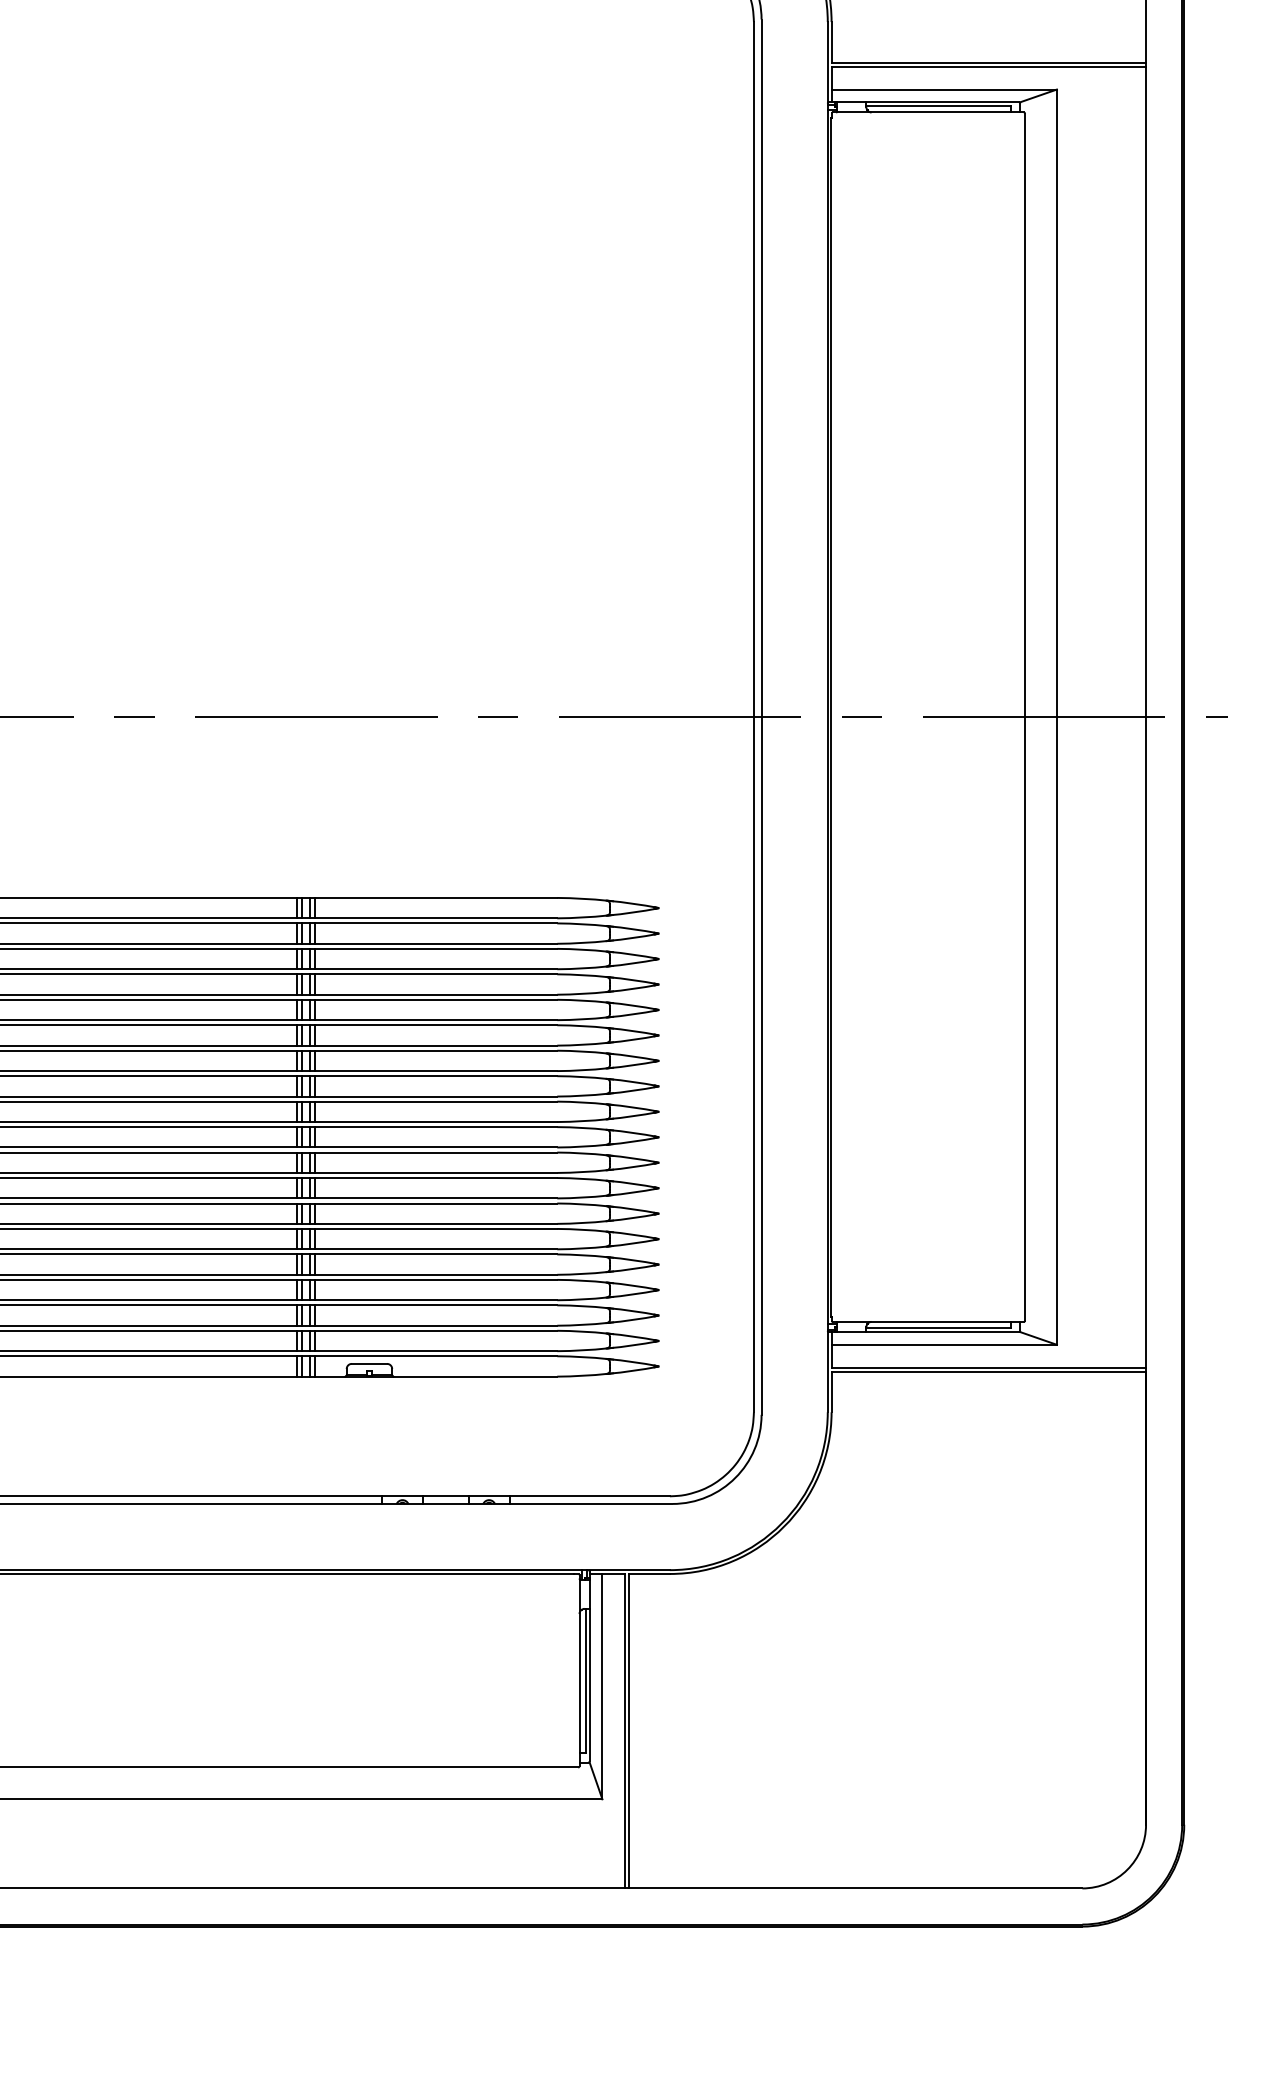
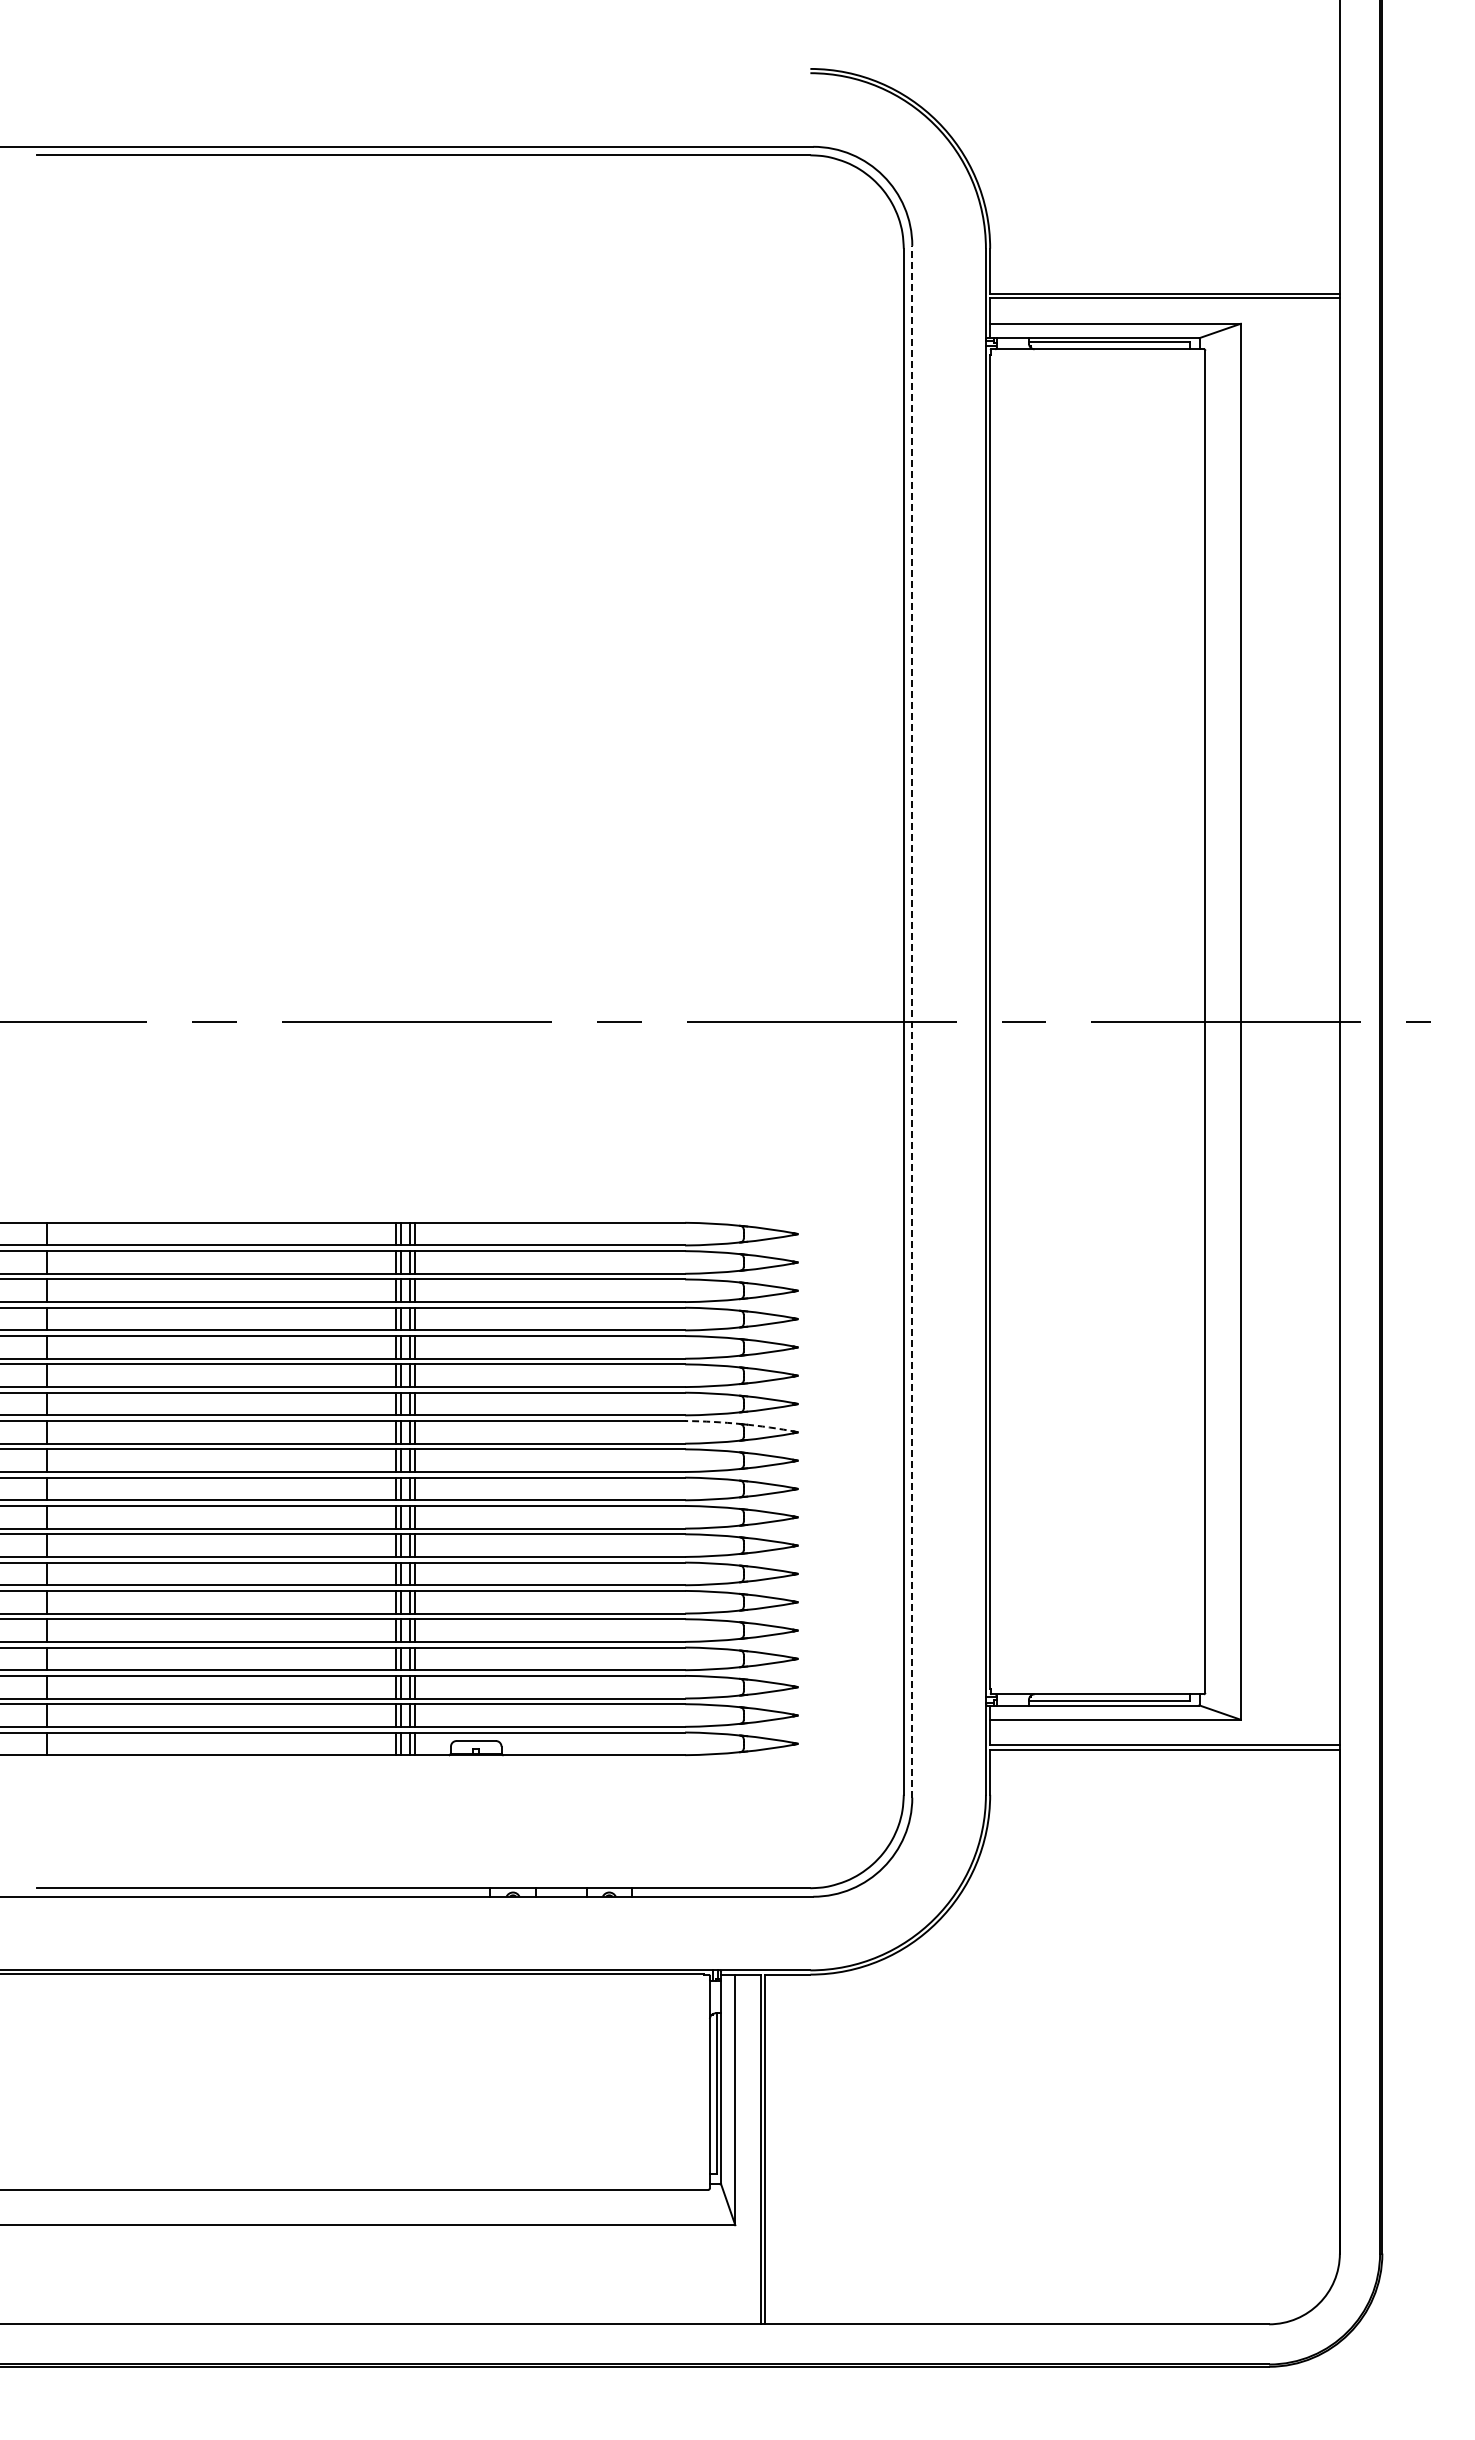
line: (761, 716) -> (912, 1021), solid -> dashed
arc: (607, 1079) -> (741, 1424), solid -> dashed

